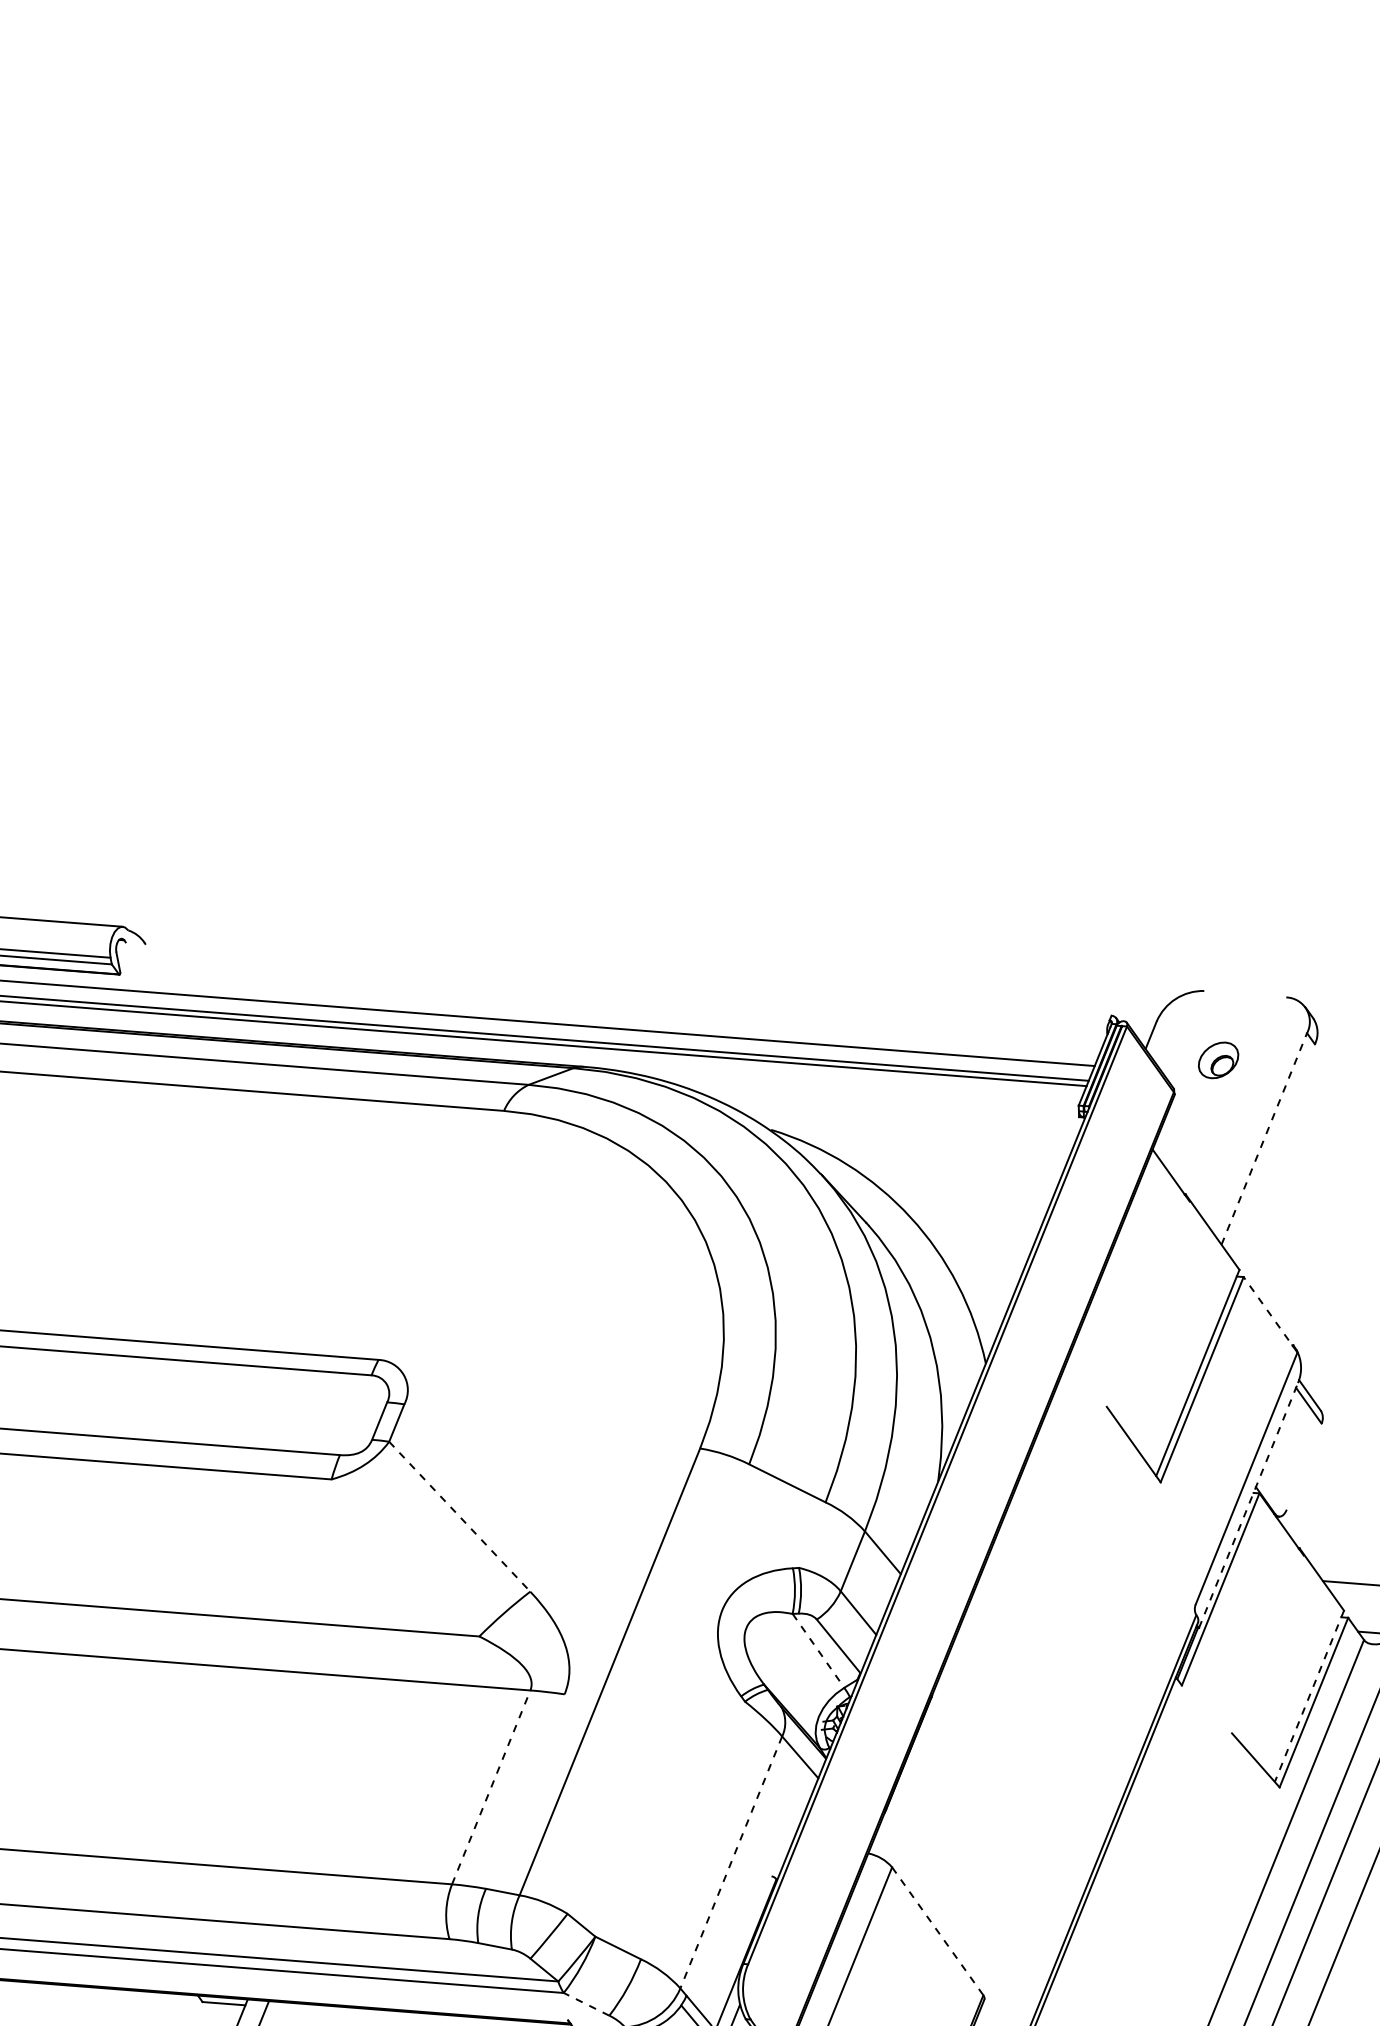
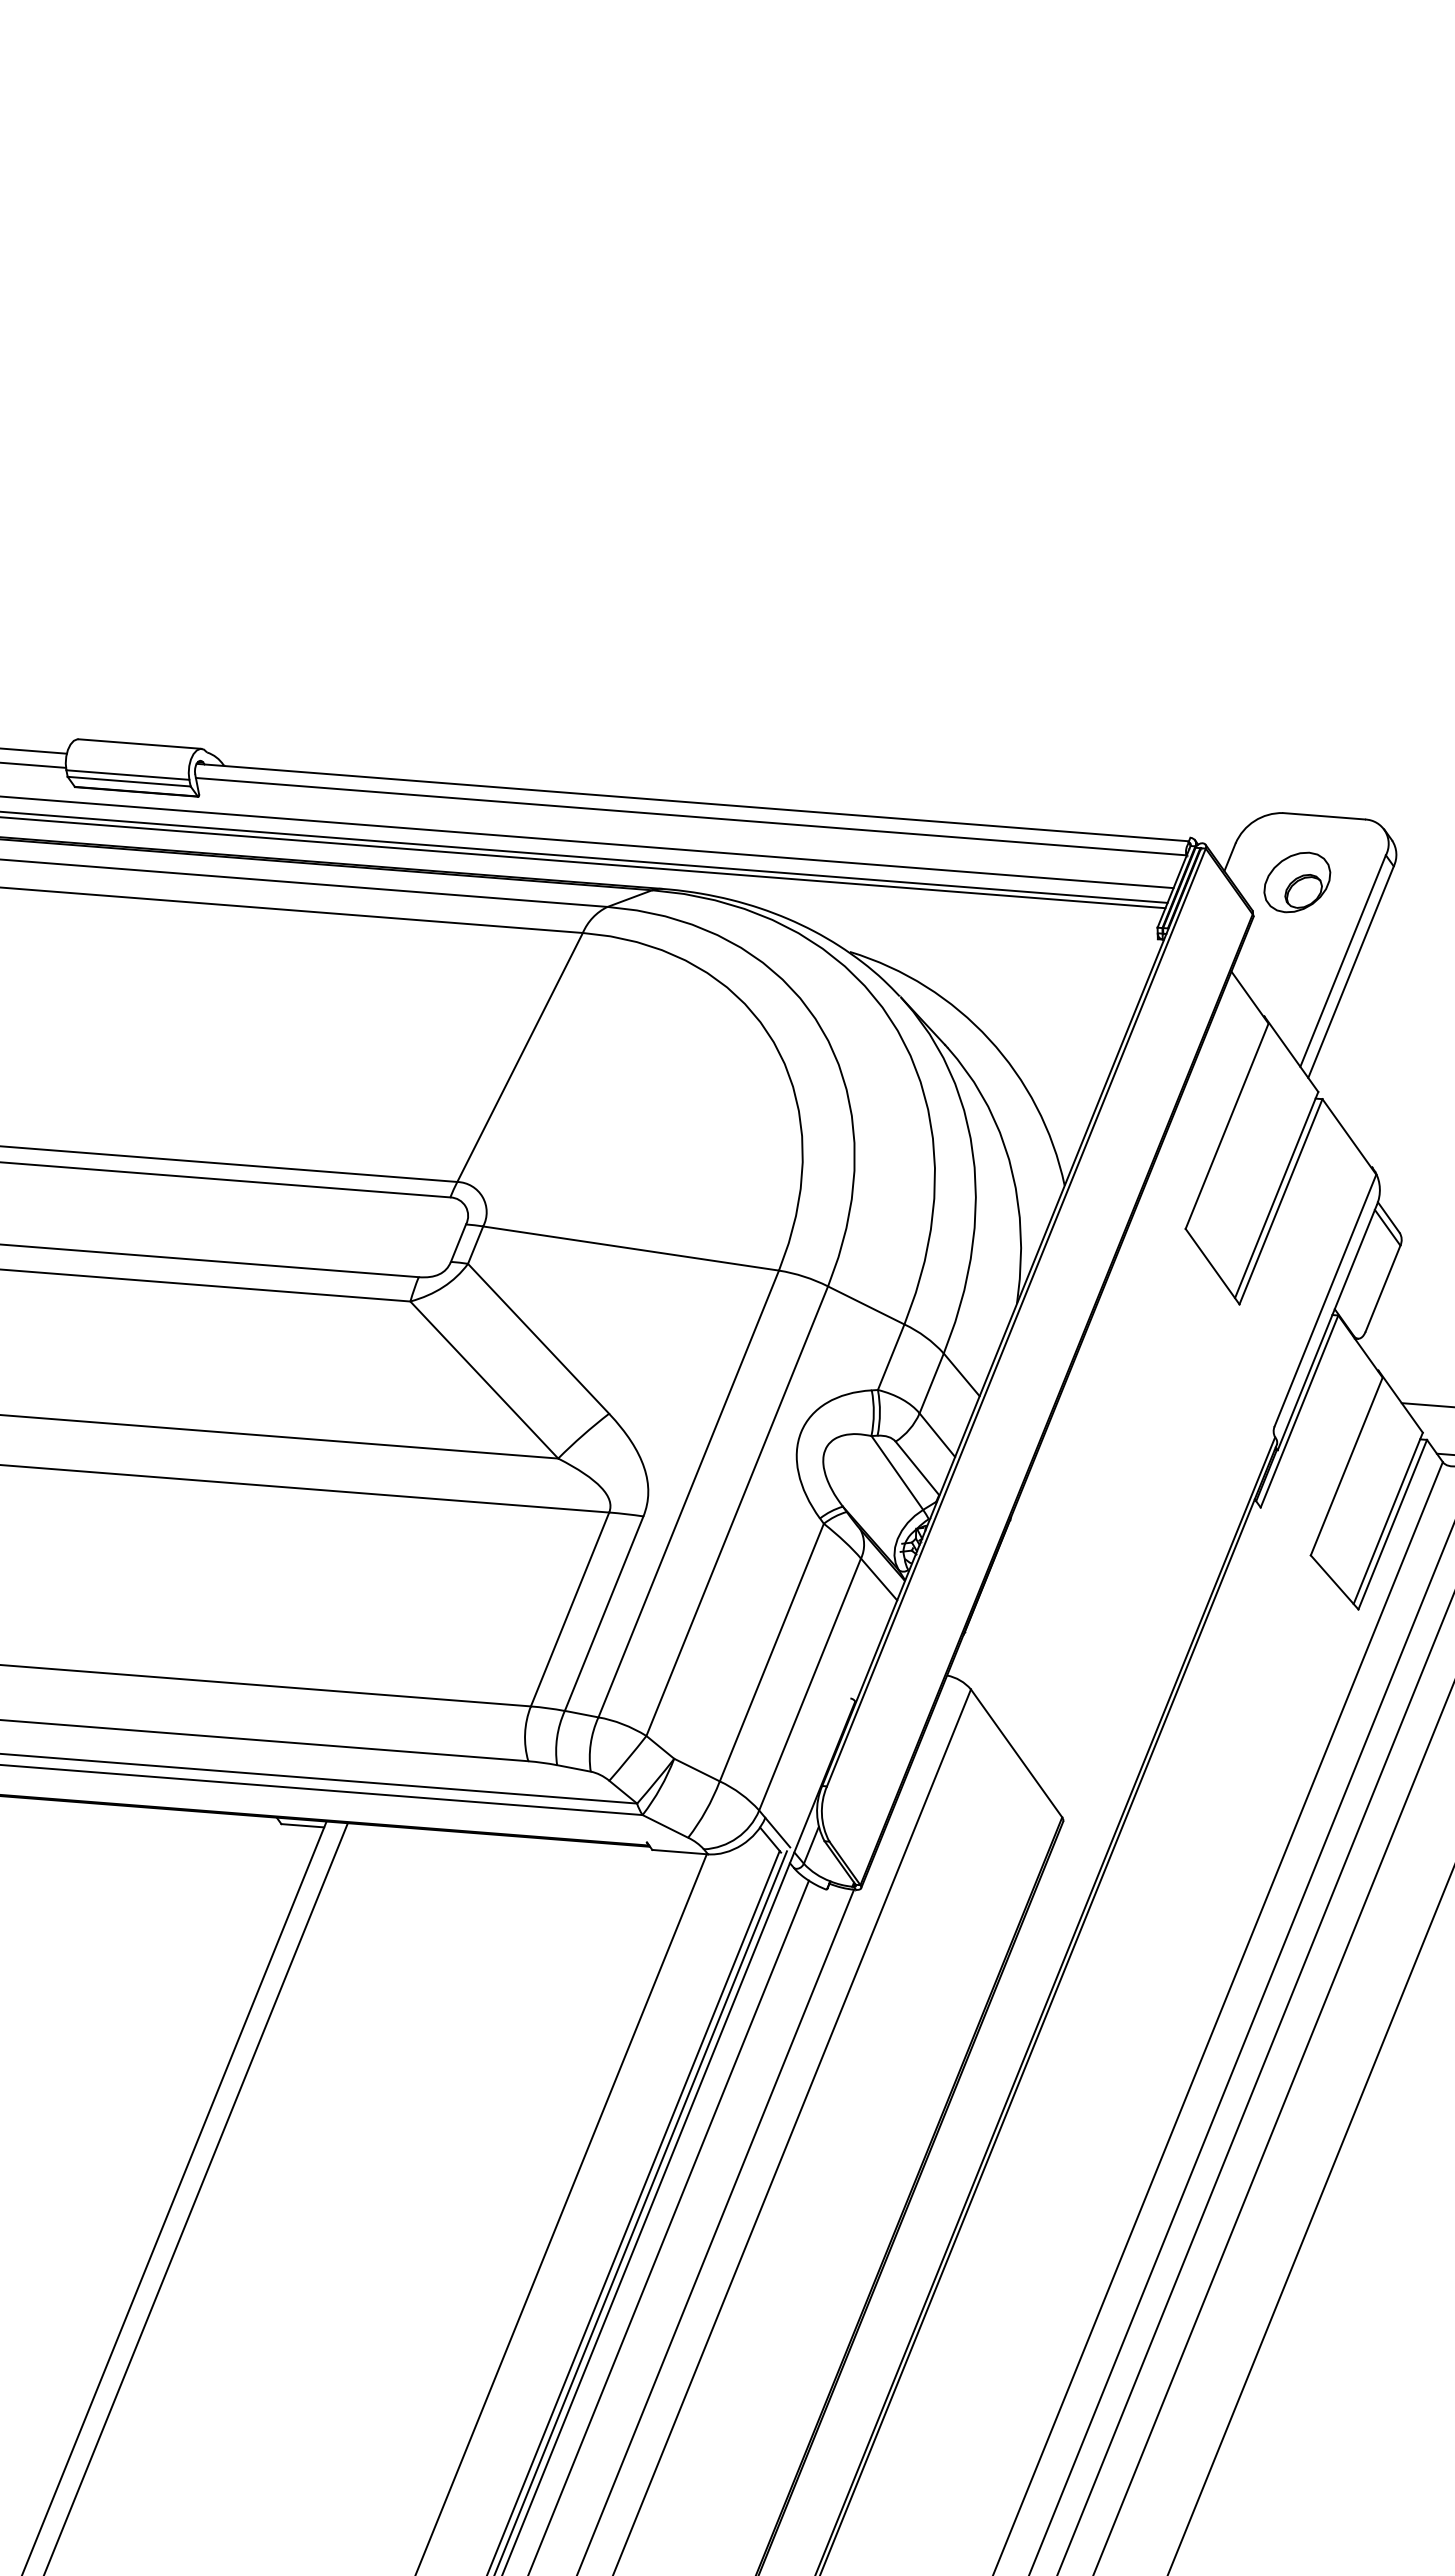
line: (613, 980) -> (692, 802), added
line: (611, 994) -> (690, 816), added
line: (1245, 994) -> (1324, 816), added
part: (1218, 1060) -> (1297, 882), size x1.67
line: (1264, 1138) -> (1343, 960), dashed -> solid
line: (1271, 1149) -> (1350, 971), added
line: (440, 1235) -> (519, 1057), added
line: (1147, 1303) -> (1226, 1125), added
line: (1270, 1314) -> (1349, 1136), dashed -> solid
line: (551, 1426) -> (630, 1248), added
line: (1303, 1466) -> (1382, 1288), added
line: (1248, 1505) -> (1327, 1327), dashed -> solid
line: (459, 1516) -> (538, 1338), dashed -> solid
line: (811, 1535) -> (890, 1357), added
line: (405, 1557) -> (484, 1379), added
line: (1267, 1644) -> (1346, 1466), added
line: (818, 1651) -> (897, 1473), dashed -> solid
line: (658, 1688) -> (737, 1510), added
line: (1309, 1696) -> (1388, 1518), dashed -> solid
line: (491, 1787) -> (570, 1609), dashed -> solid
line: (524, 1791) -> (603, 1613), added
line: (692, 1830) -> (771, 1652), added
line: (731, 1862) -> (810, 1684), dashed -> solid
line: (937, 1931) -> (1016, 1753), dashed -> solid
line: (585, 2004) -> (664, 1826), dashed -> solid

